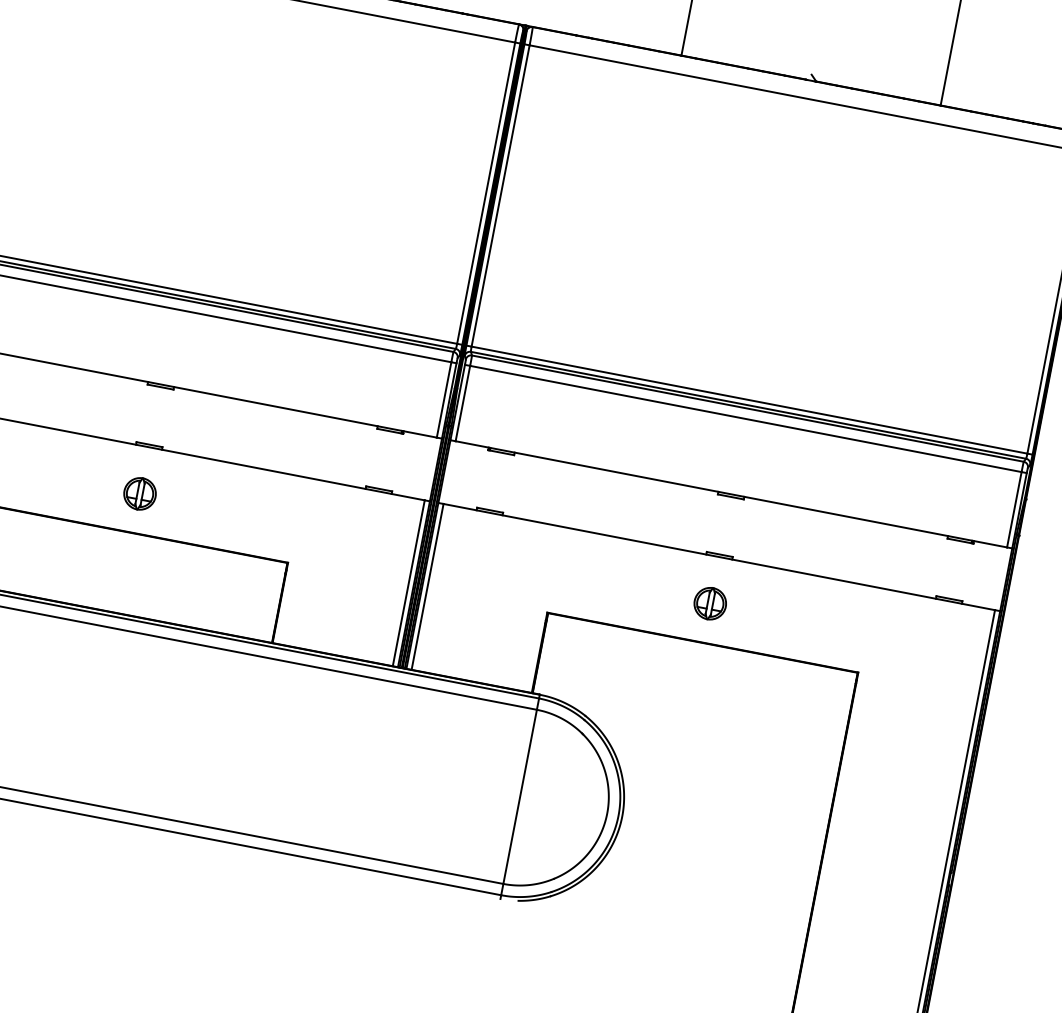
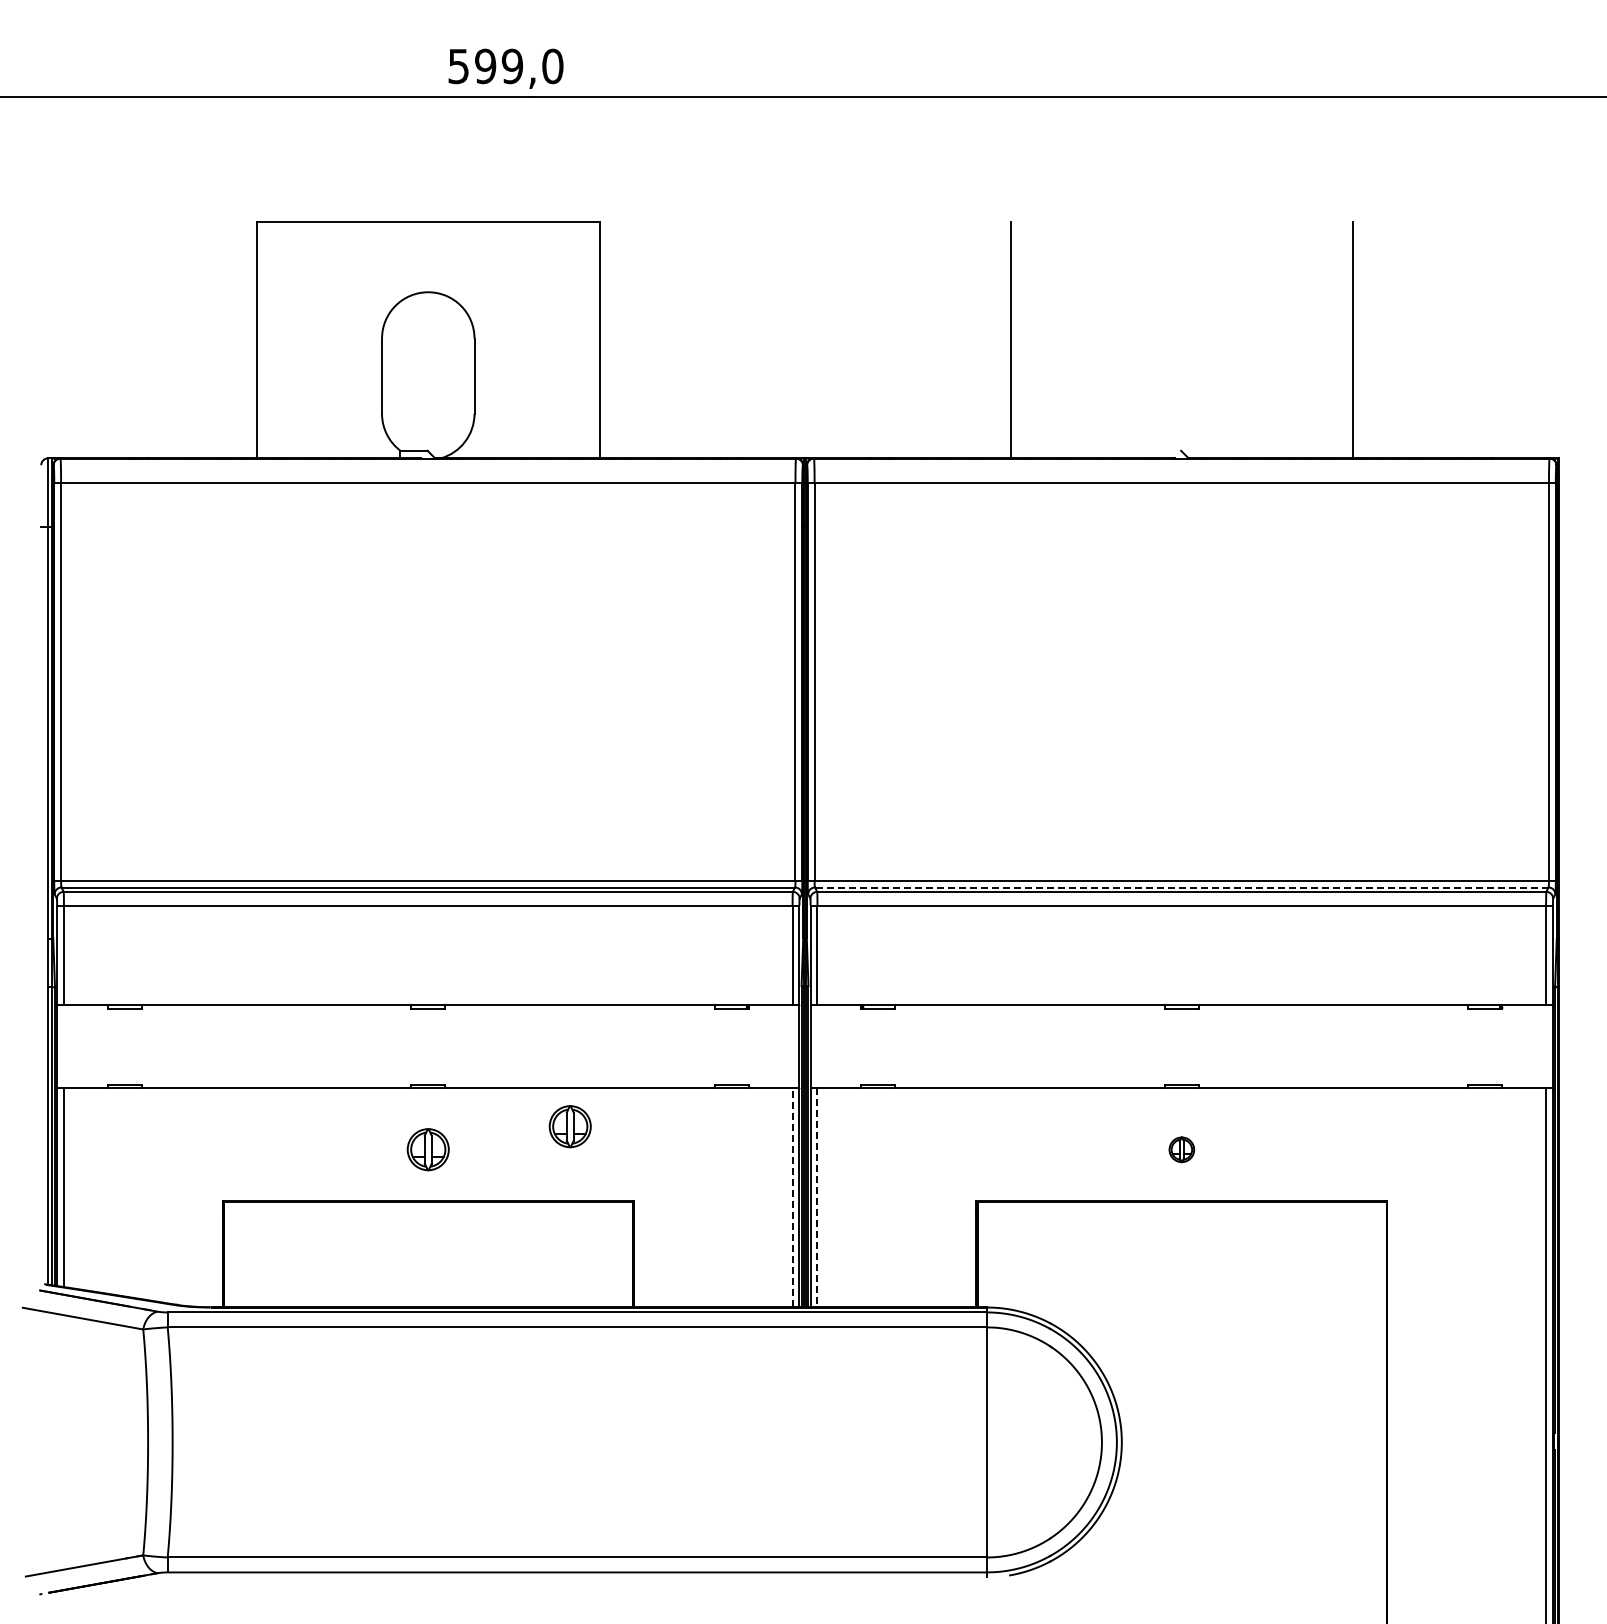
line: (748, 405) -> (1181, 887), solid -> dashed
part: (250, 496) -> (569, 1126), added
line: (408, 583) -> (792, 1197), solid -> dashed
line: (427, 586) -> (817, 1197), solid -> dashed
part: (710, 603) -> (1181, 1149), size x0.6

